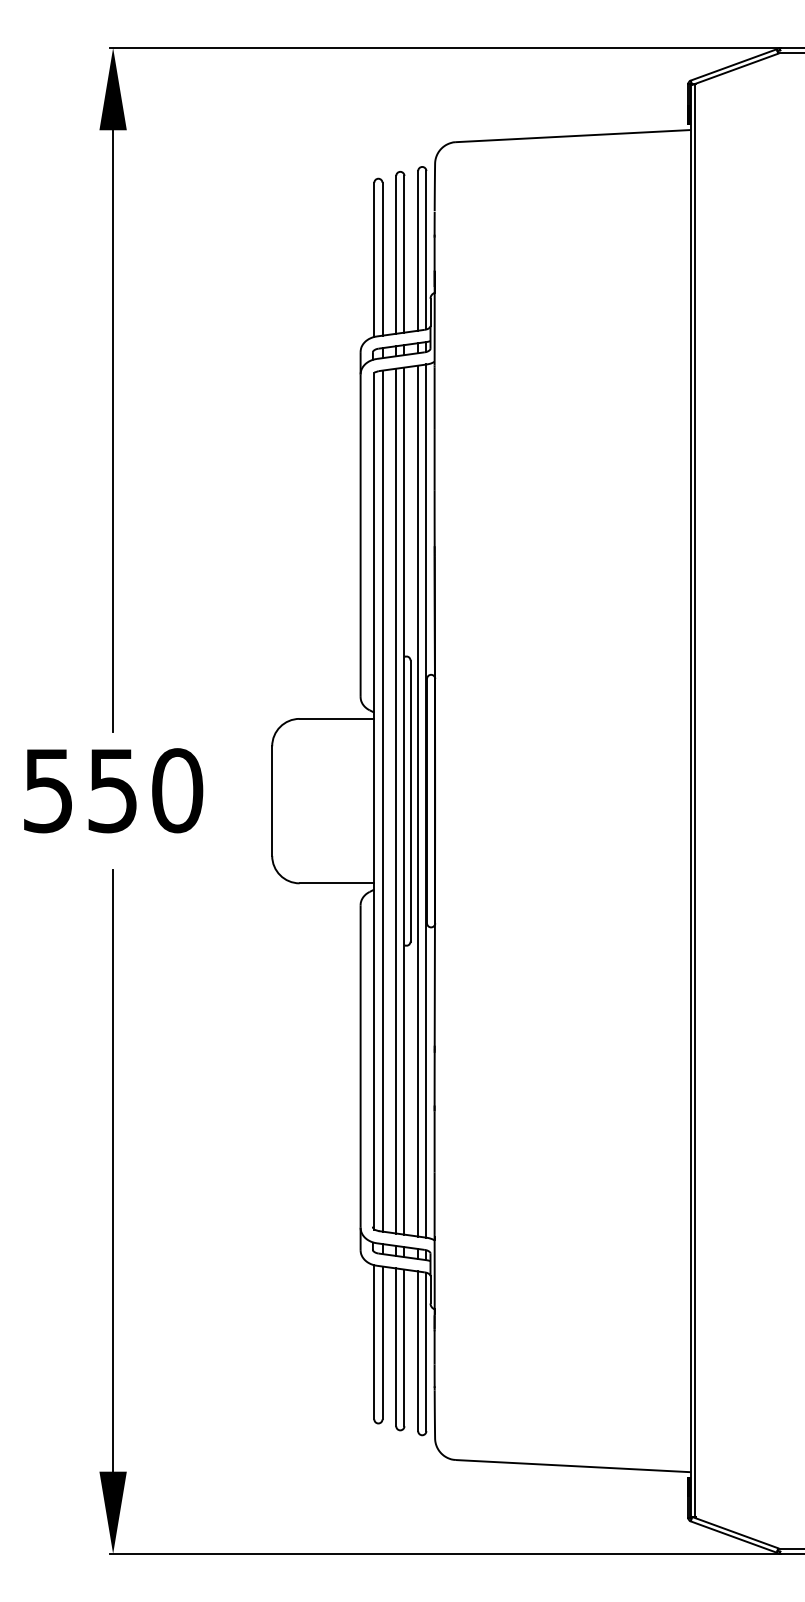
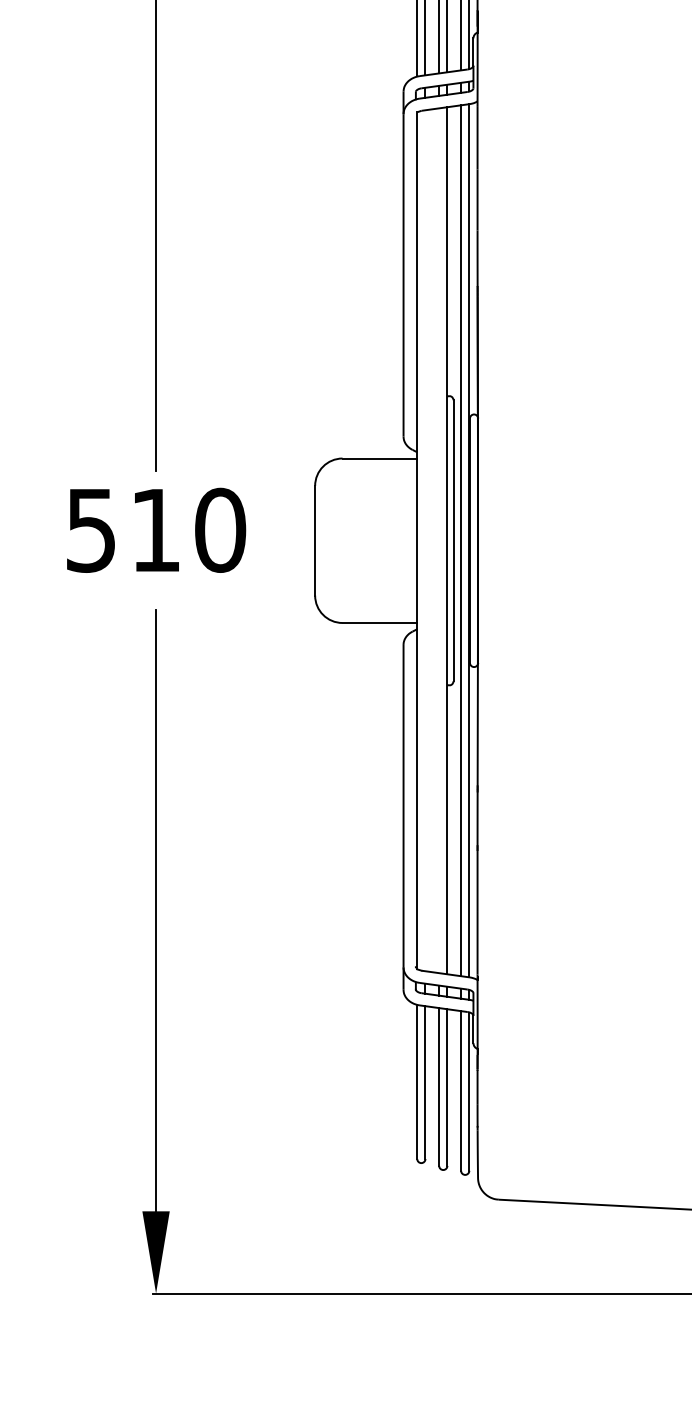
text: (112, 791) -> (155, 531), 550 -> 510
line: (382, 800) -> (425, 540), removed
line: (396, 800) -> (439, 540), removed

